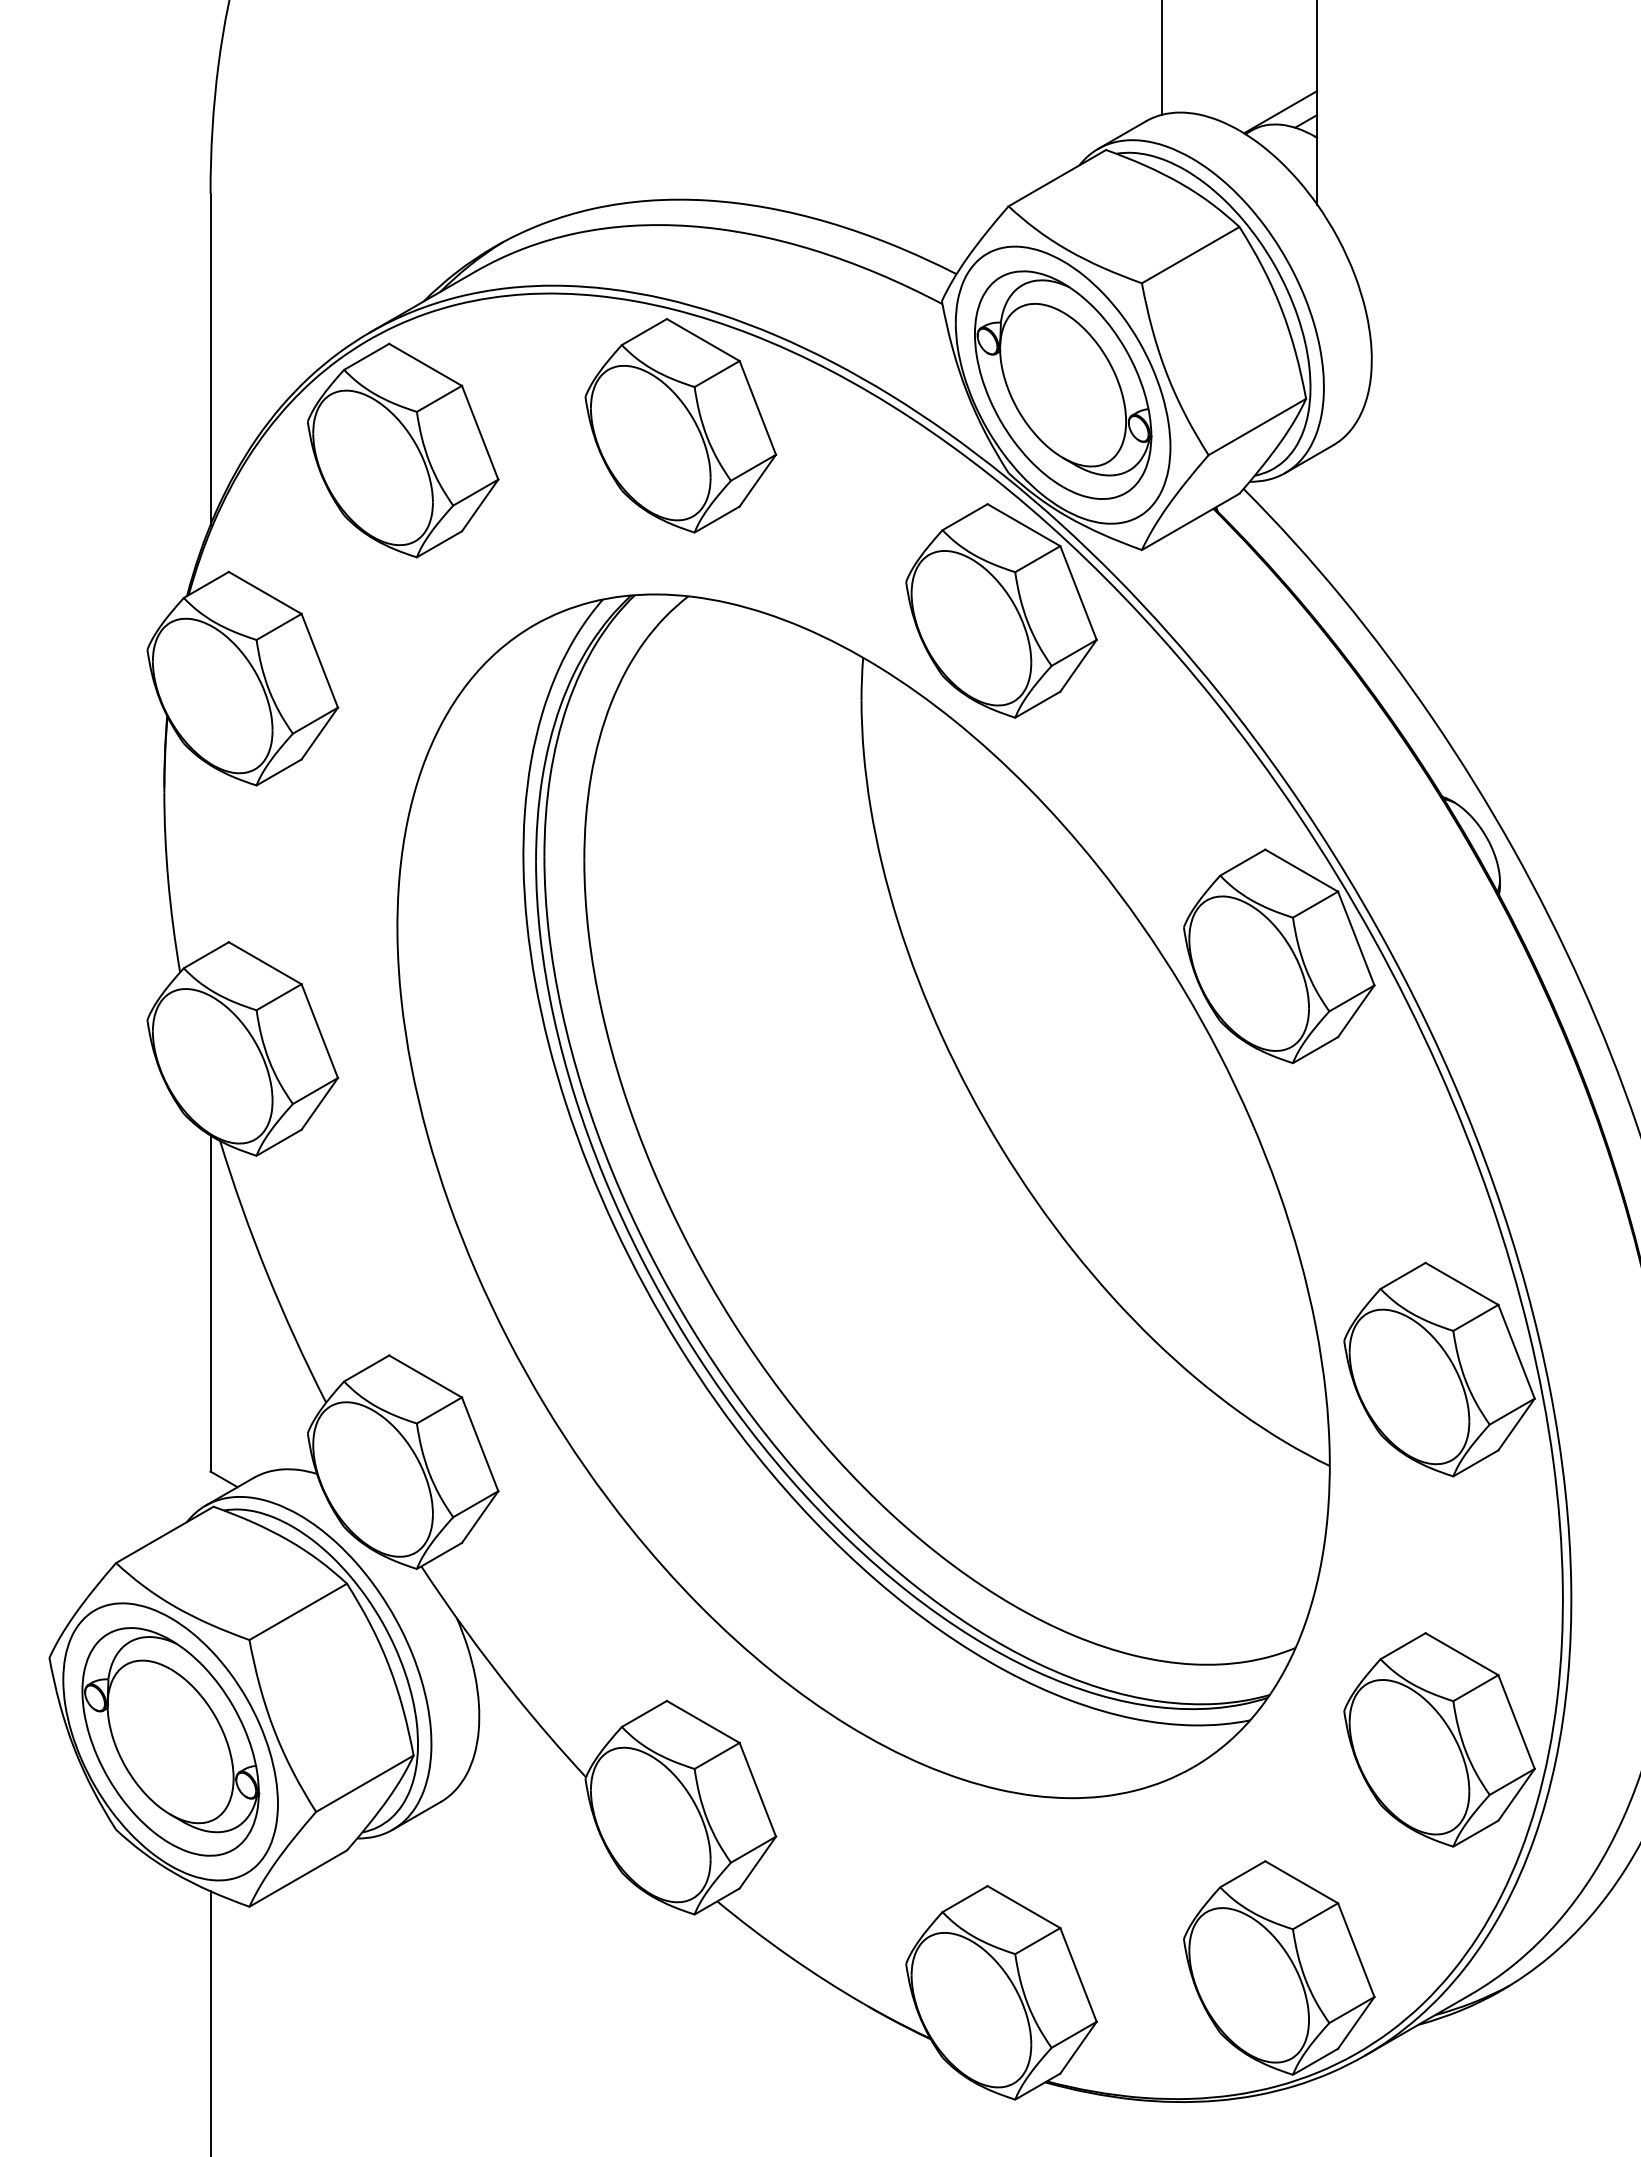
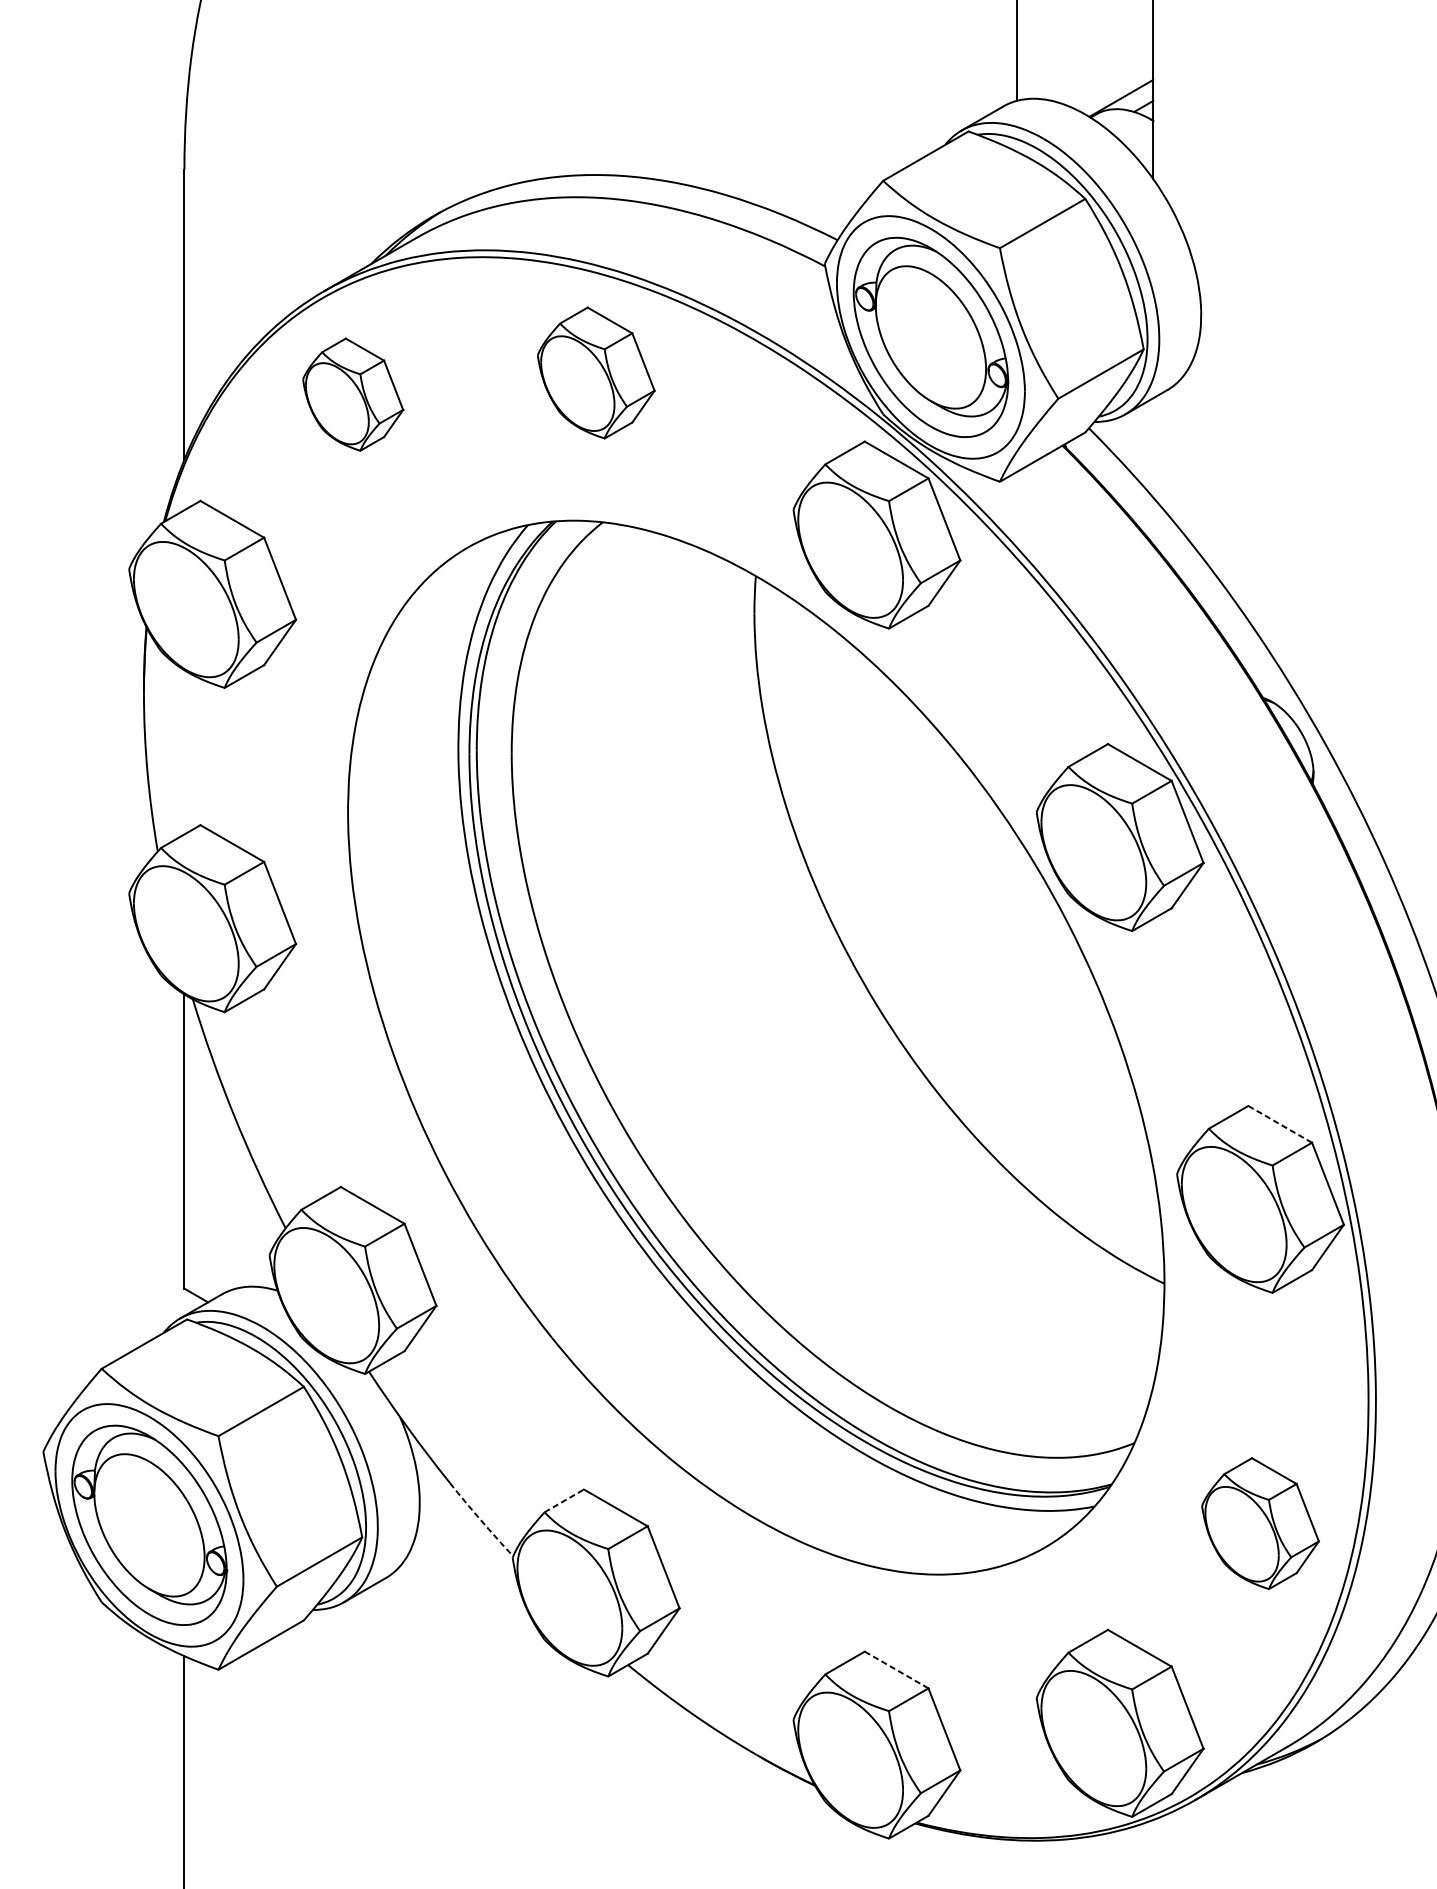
part: (680, 425) -> (595, 372), size x0.7
part: (403, 450) -> (353, 394), size x0.6
line: (1462, 1284) -> (1280, 1124), solid -> dashed
line: (644, 1713) -> (564, 1500), solid -> dashed
arc: (549, 1736) -> (481, 1520), solid -> dashed
part: (1439, 1739) -> (1260, 1523), size x0.7
line: (1024, 1907) -> (897, 1670), solid -> dashed

